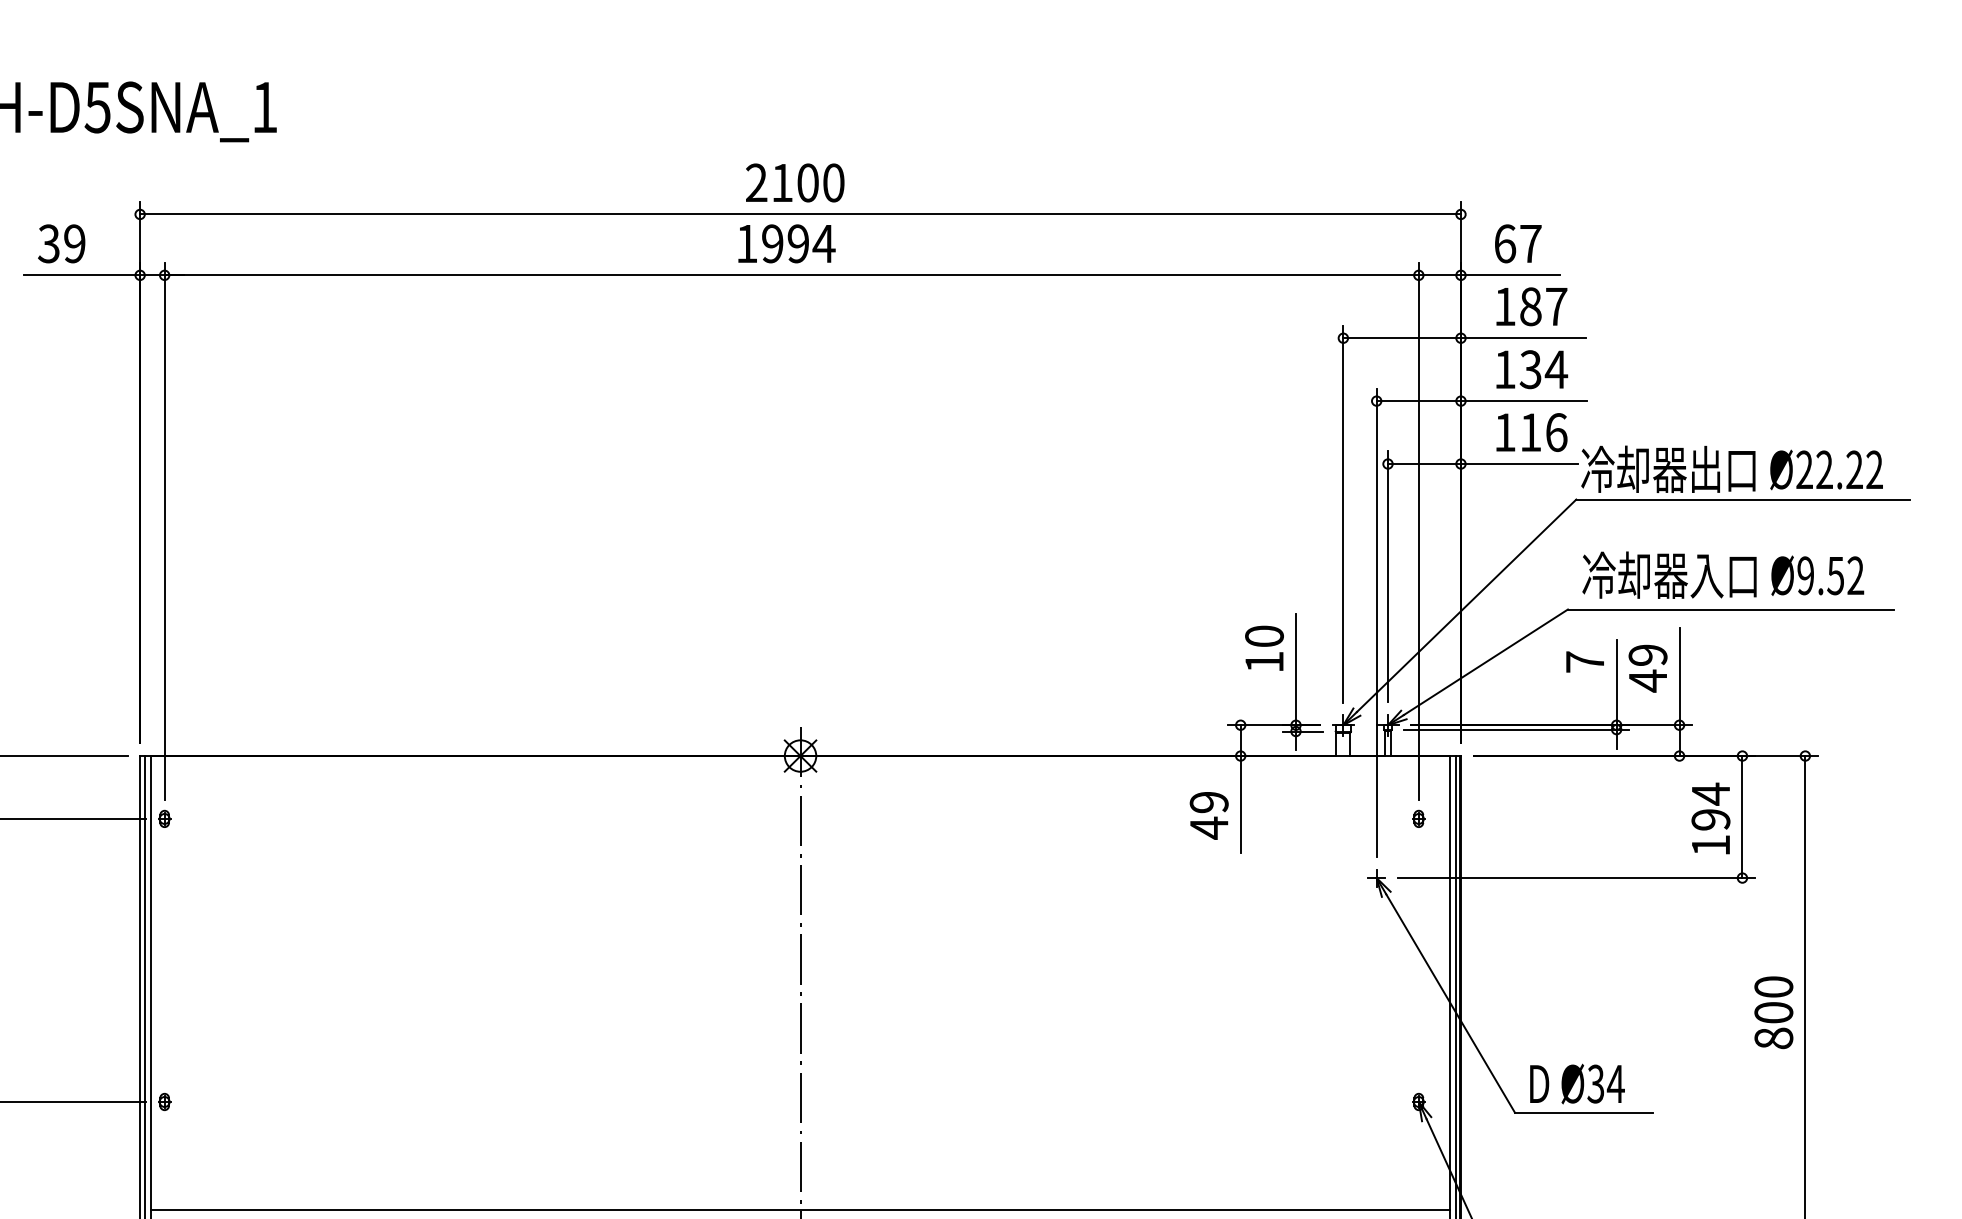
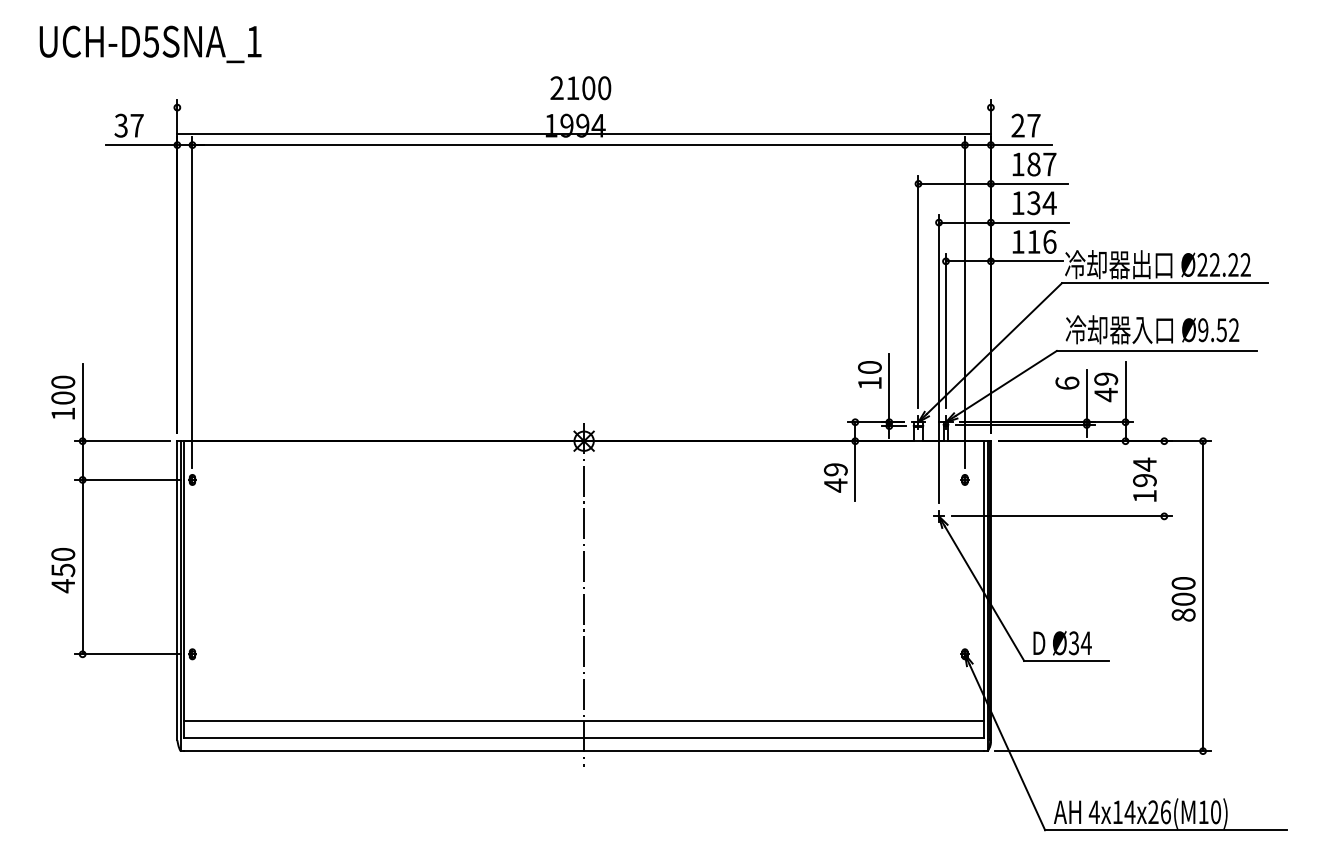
line: (799, 214) -> (583, 133), moved
text: (73, 243) -> (136, 125), 39 -> 37
text: (1504, 243) -> (1017, 125), 67 -> 27
text: (1585, 660) -> (1067, 382), 7 -> 6
line: (1742, 816) -> (1164, 478), removed

